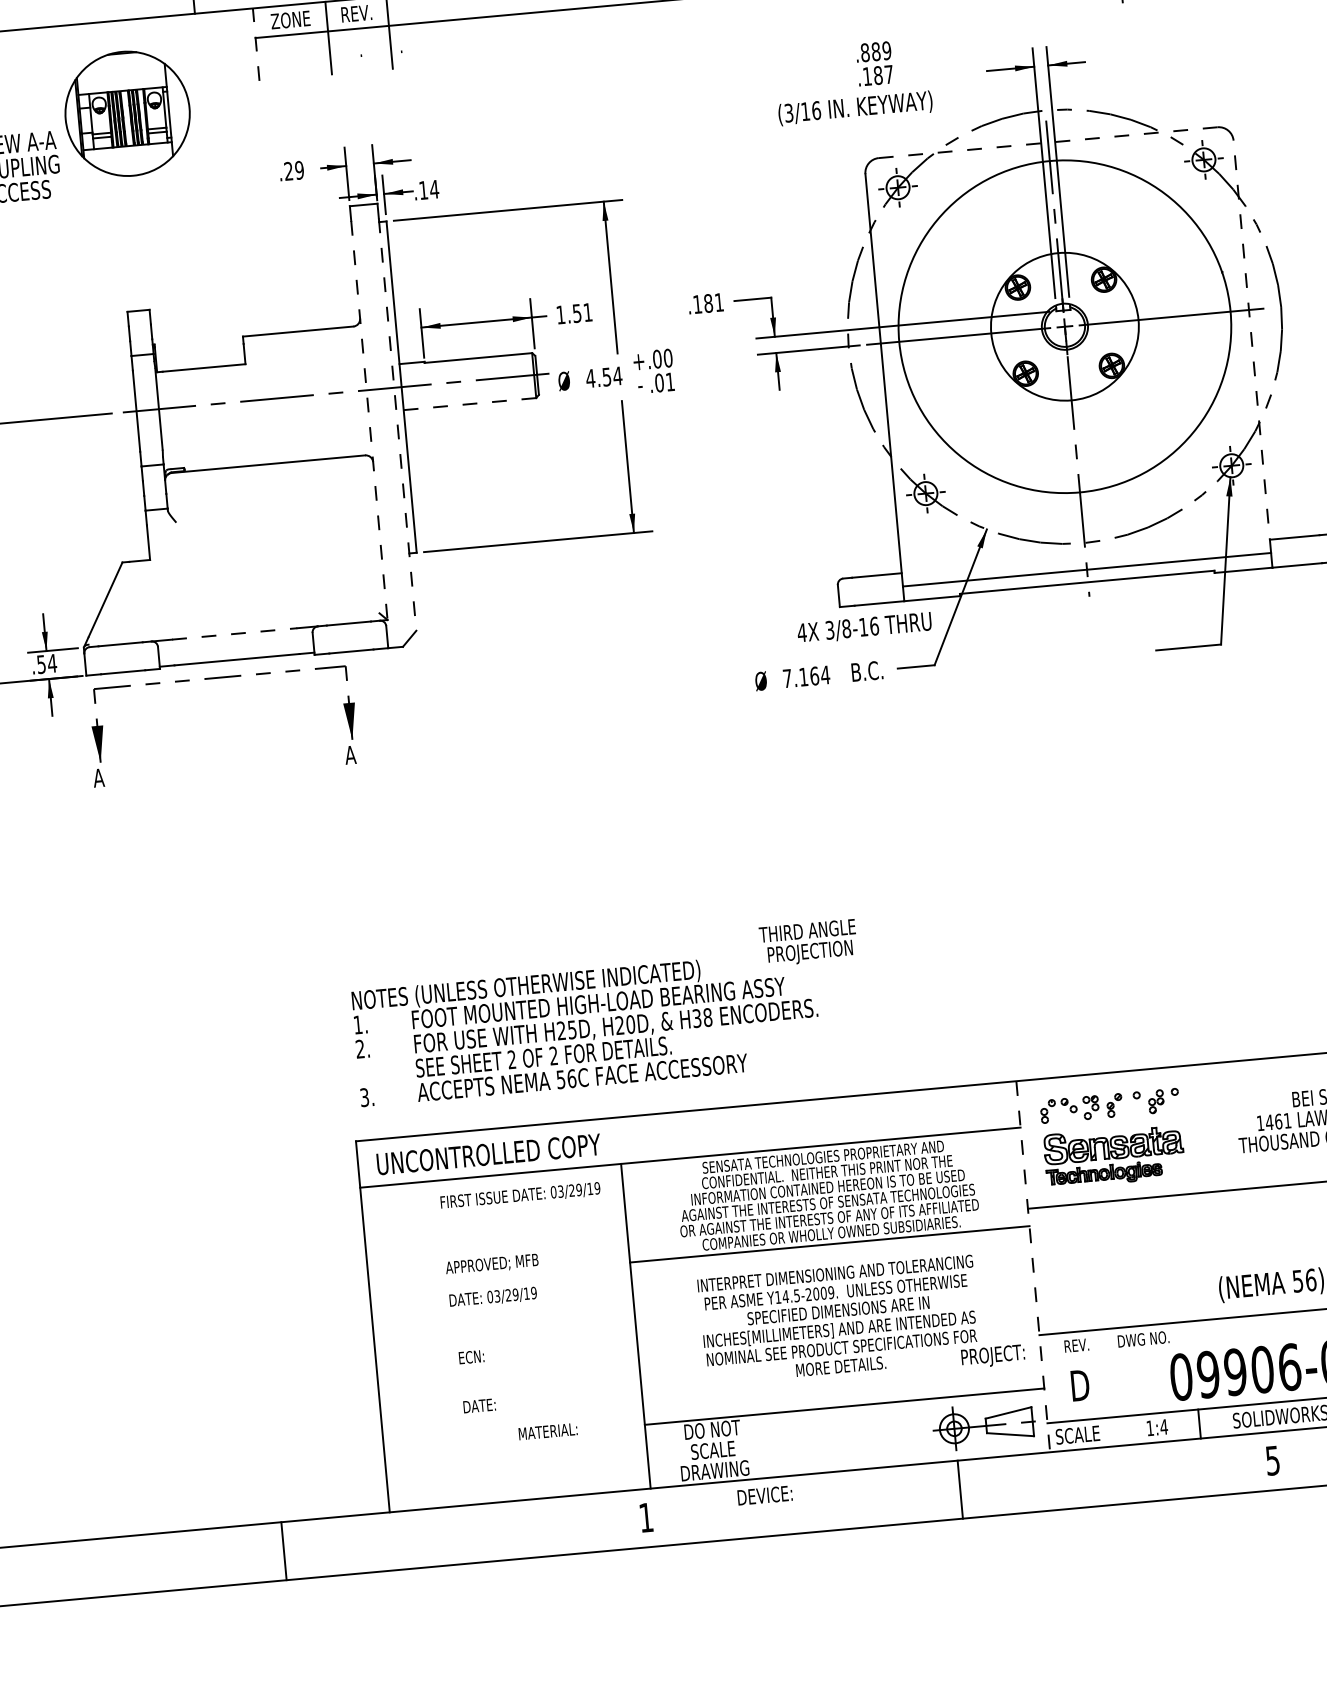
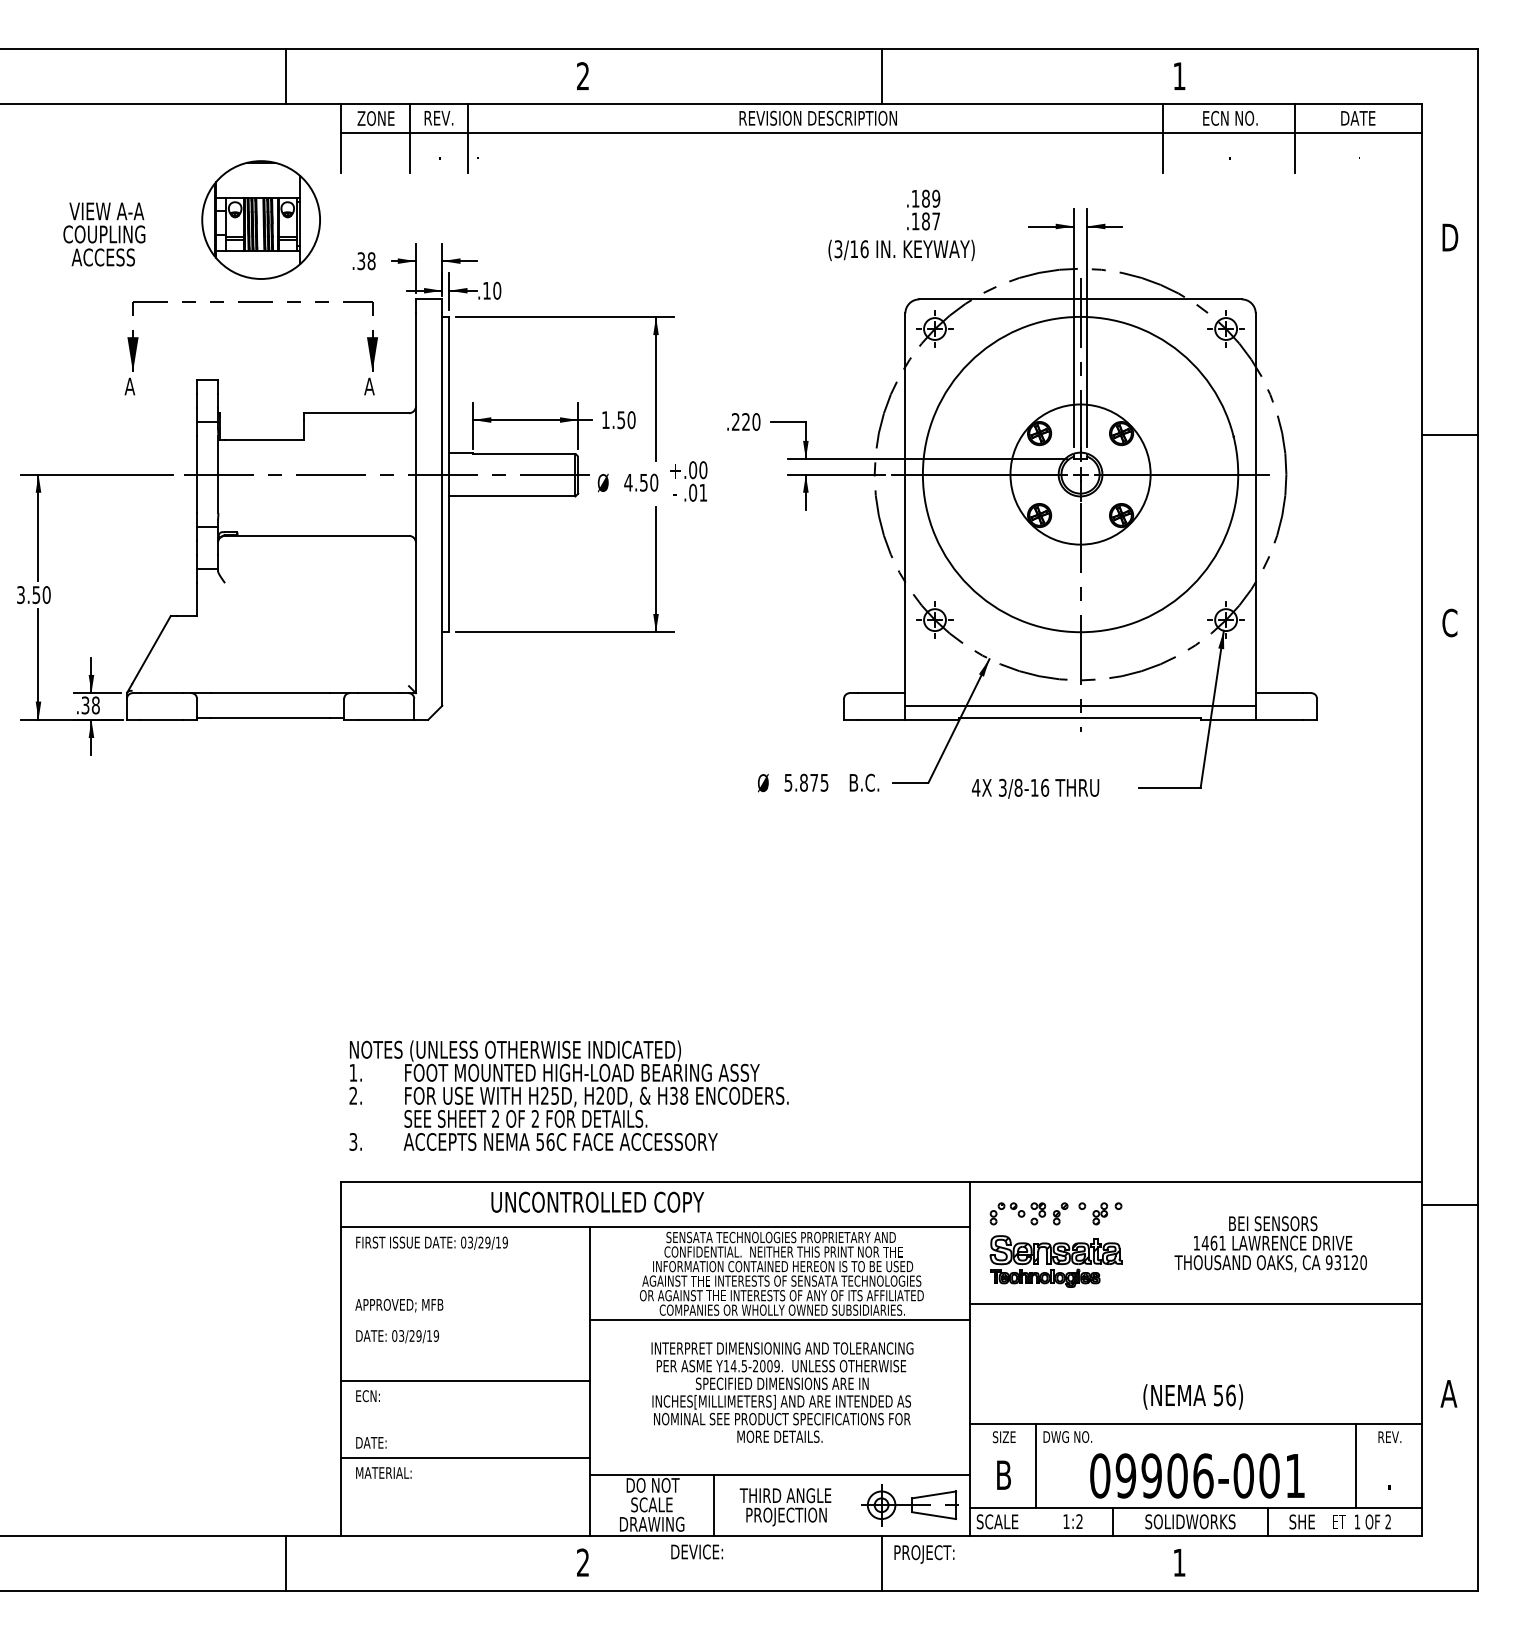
line: (256, 44) -> (341, 138), dashed -> solid
text: (865, 52) -> (915, 198), .889 -> .189
part: (126, 113) -> (260, 219), moved
line: (1048, 142) -> (1080, 299), dashed -> solid
text: (294, 171) -> (366, 261), .29 -> .38
text: (434, 189) -> (497, 290), .14 -> .10
text: (707, 303) -> (745, 421), .181 -> .220
text: (587, 312) -> (631, 420), 1.51 -> 1.50
line: (1252, 346) -> (1255, 509), dashed -> solid
text: (617, 375) -> (654, 482), 4.54 -> 4.50
line: (470, 404) -> (512, 496), dashed -> solid
line: (369, 420) -> (416, 503), dashed -> solid
line: (397, 425) -> (442, 510), dashed -> solid
text: (864, 627) -> (1035, 788), moved
line: (234, 634) -> (270, 693), dashed -> solid
text: (47, 664) -> (91, 705), .54 -> .38
text: (806, 676) -> (806, 782), 7.164 -> 5.875
part: (217, 678) -> (250, 302), moved
text: (808, 943) -> (785, 1507), moved
text: (488, 1153) -> (597, 1201), moved
text: (524, 1244) -> (431, 1289), moved
line: (1032, 1267) -> (969, 1359), dashed -> solid
line: (505, 1338) -> (465, 1381), added
text: (1076, 1345) -> (1003, 1437), REV. -> SIZE
text: (993, 1356) -> (924, 1554), moved
line: (1113, 1373) -> (1036, 1466), added
text: (477, 1381) -> (371, 1419), moved
text: (1080, 1384) -> (1004, 1474), D -> B
line: (512, 1419) -> (465, 1458), added
text: (1163, 1426) -> (1079, 1521), 1:4 -> 1:2
text: (547, 1431) -> (383, 1472), moved
line: (777, 1444) -> (713, 1504), added
text: (1272, 1460) -> (1179, 1562), 5 -> 1
text: (645, 1517) -> (582, 1562), 1 -> 2
line: (284, 1550) -> (286, 1562), moved

